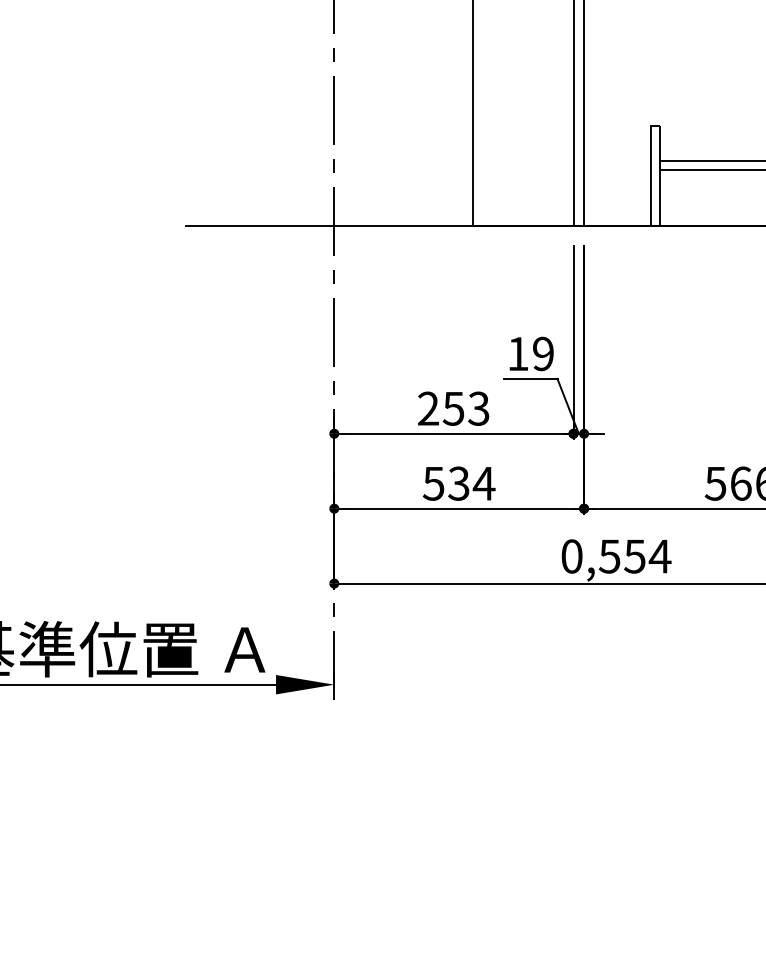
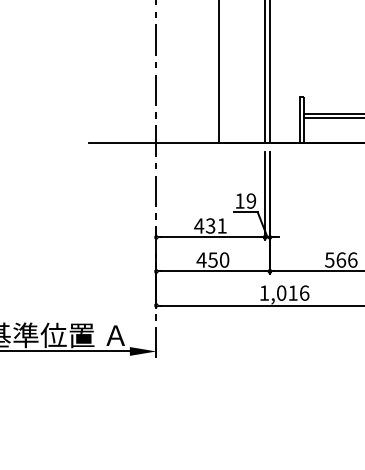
text: (453, 407) -> (210, 225), 253 -> 431
text: (457, 482) -> (212, 259), 534 -> 450
text: (616, 554) -> (284, 292), 0,554 -> 1,016

